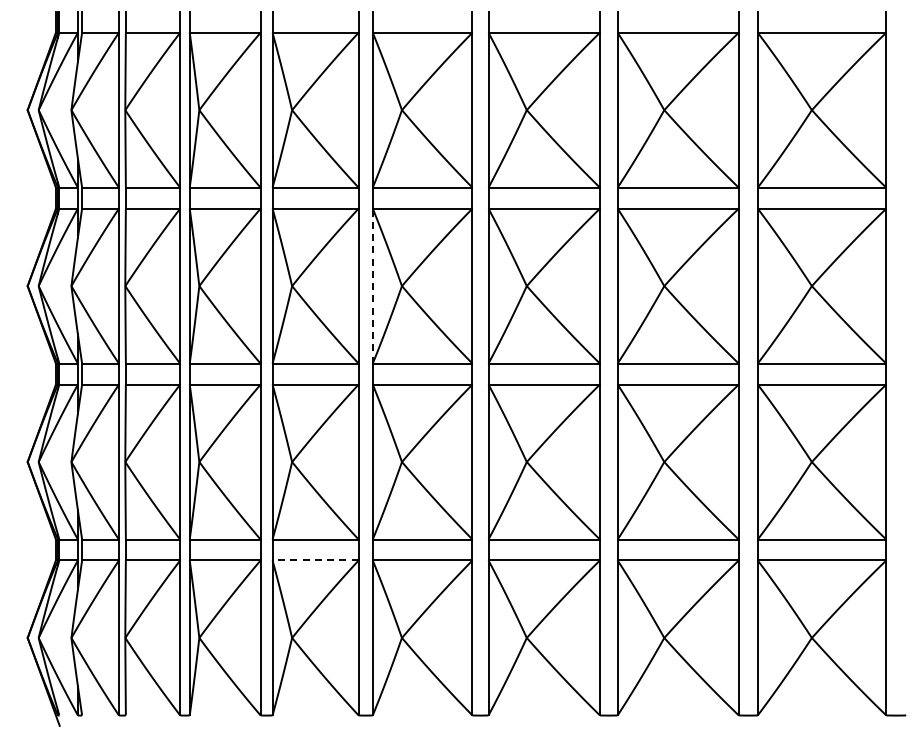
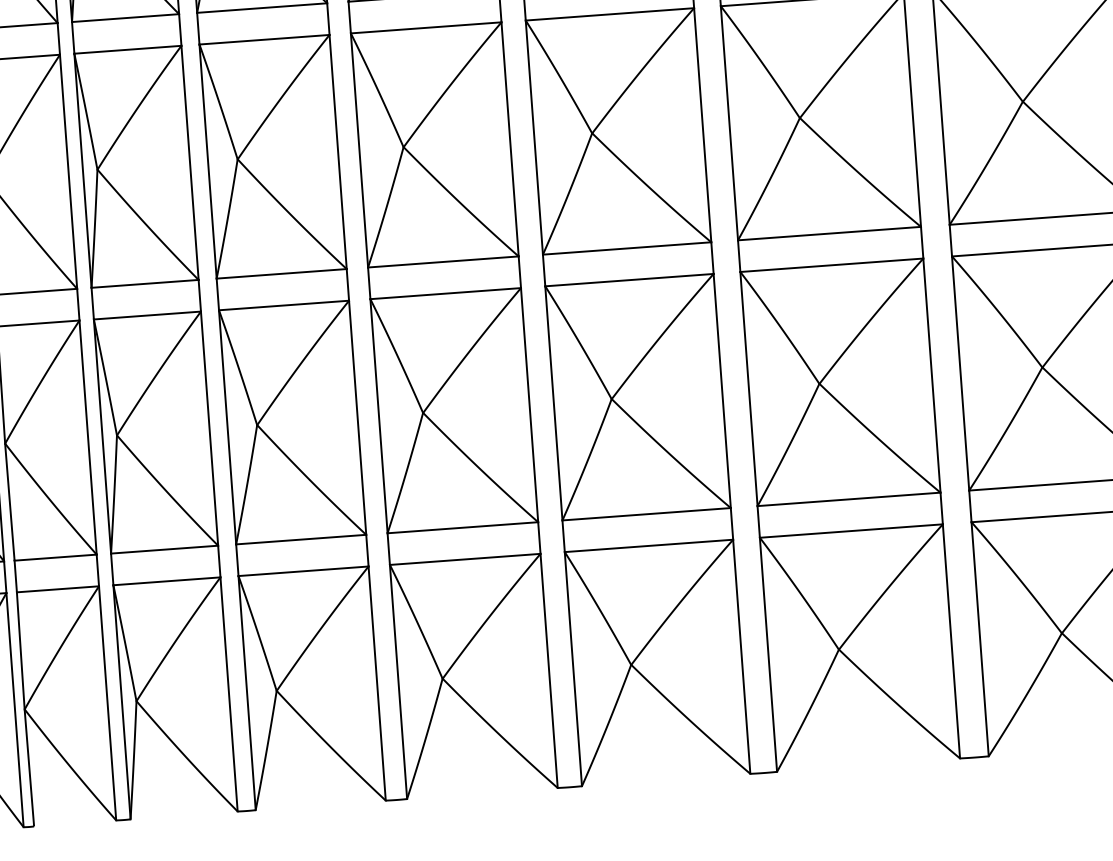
line: (372, 285) -> (358, 149), dashed -> solid
line: (315, 560) -> (303, 571), dashed -> solid

